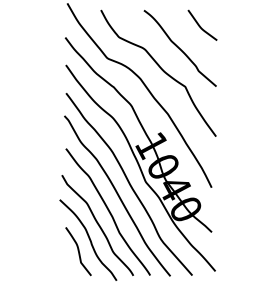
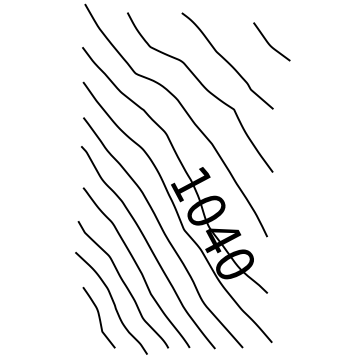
curve: (200, 26) -> (269, 43), moved

